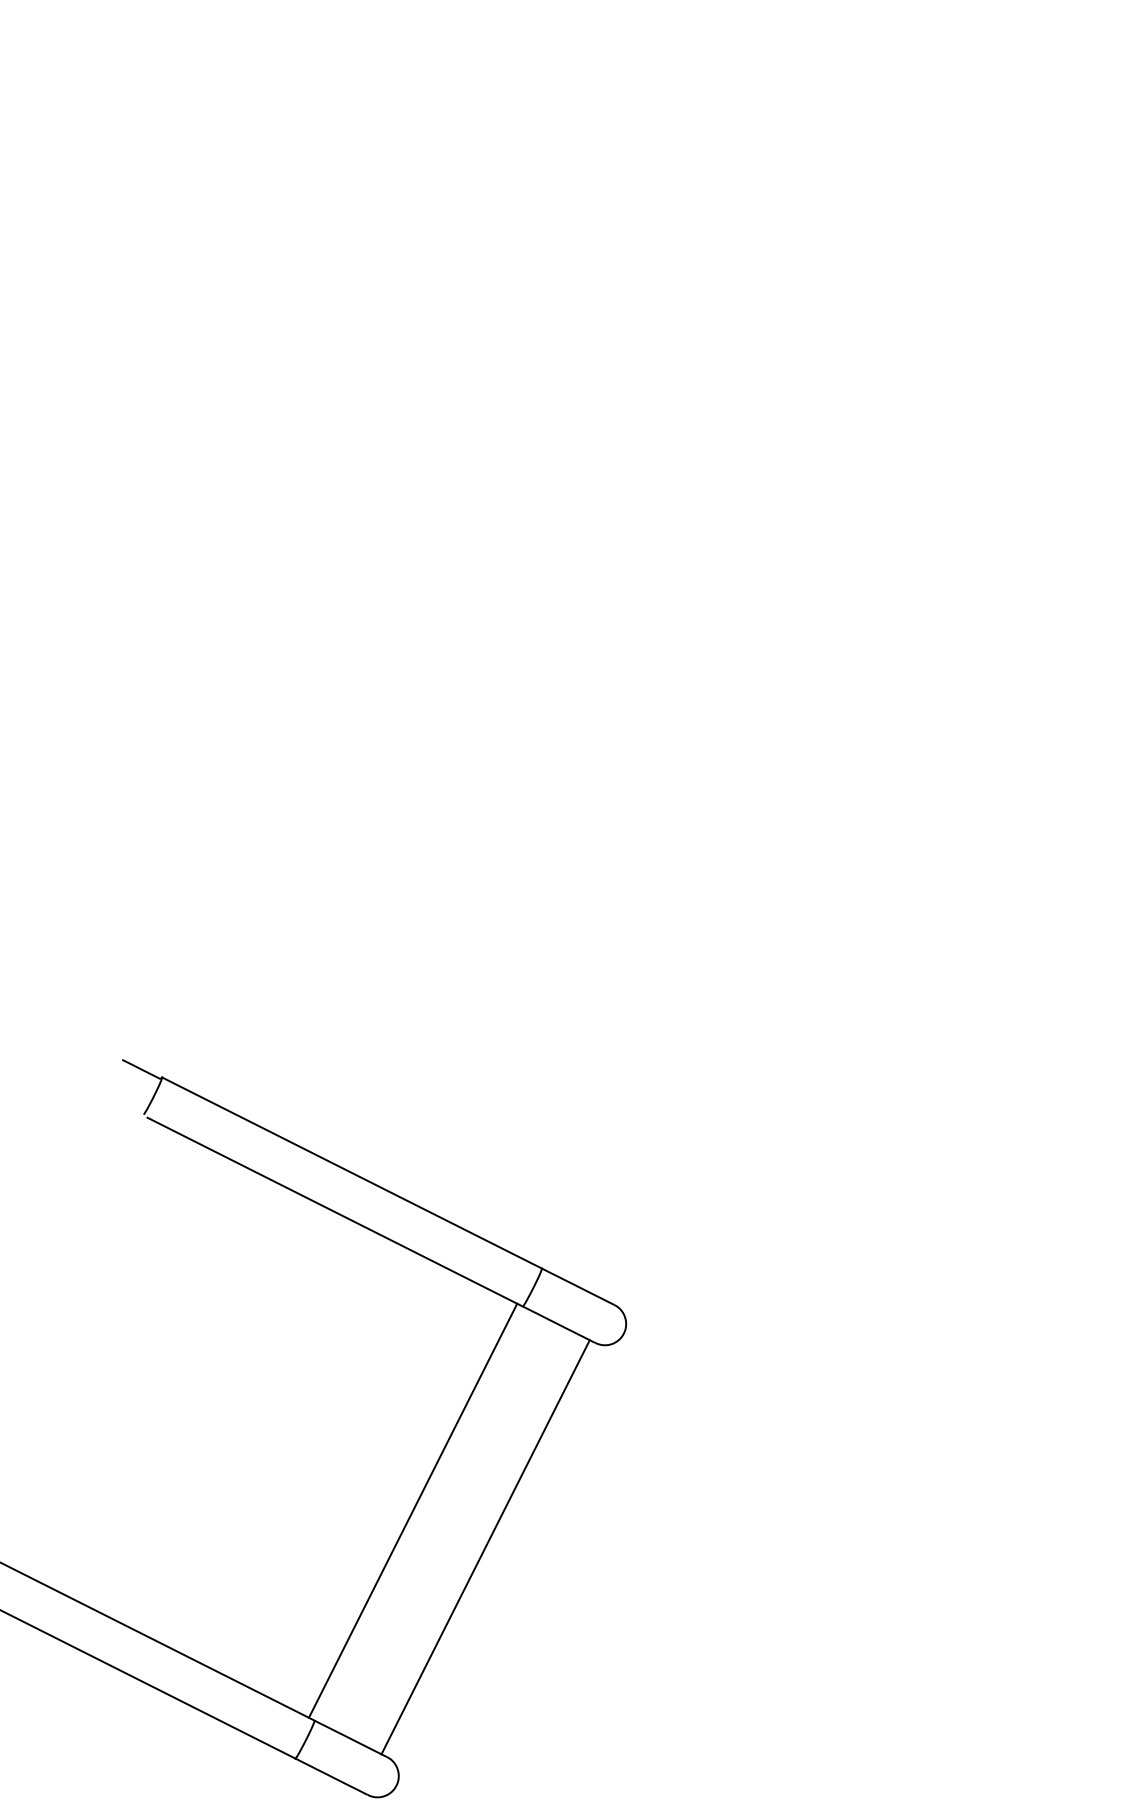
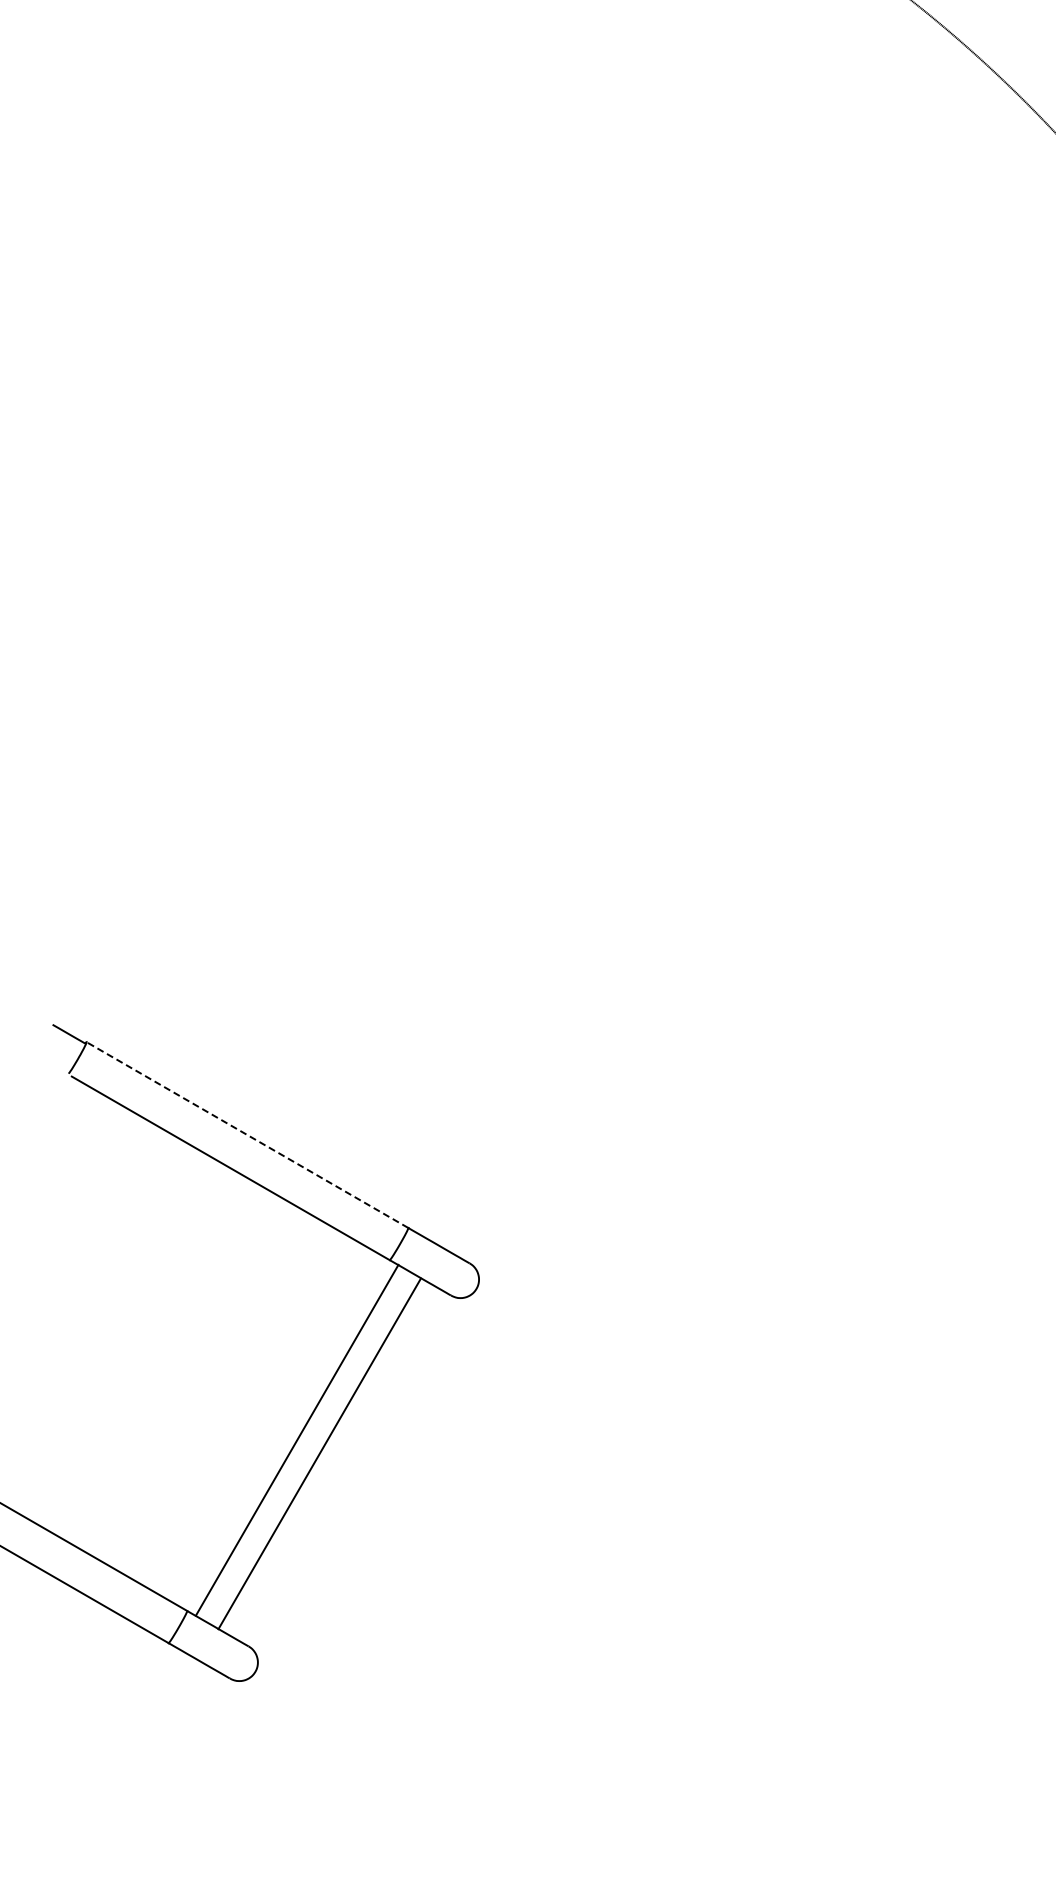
line: (352, 1173) -> (247, 1135), solid -> dashed
line: (412, 1510) -> (319, 1453), moved
line: (484, 1546) -> (296, 1439), moved

